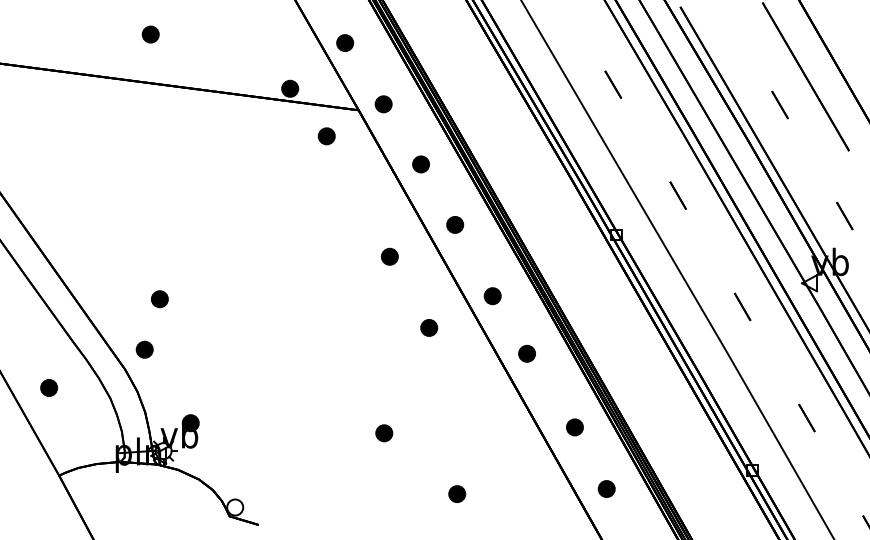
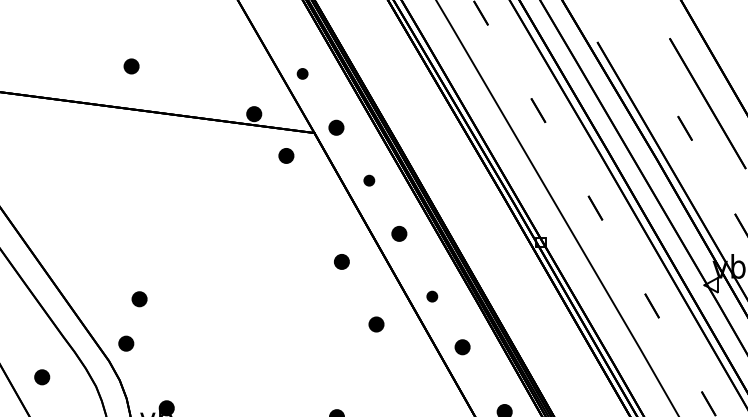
part: (345, 42) -> (302, 73), size x0.7
part: (420, 164) -> (368, 180), size x0.7
part: (492, 296) -> (432, 296), size x0.7

